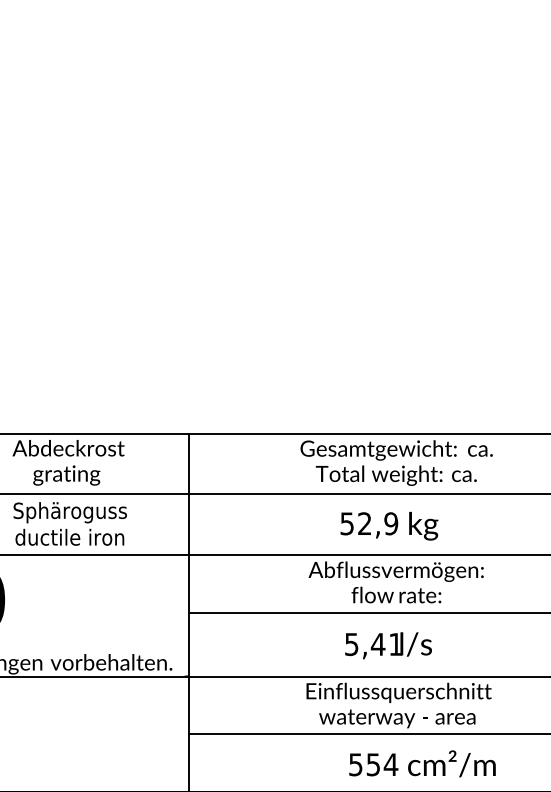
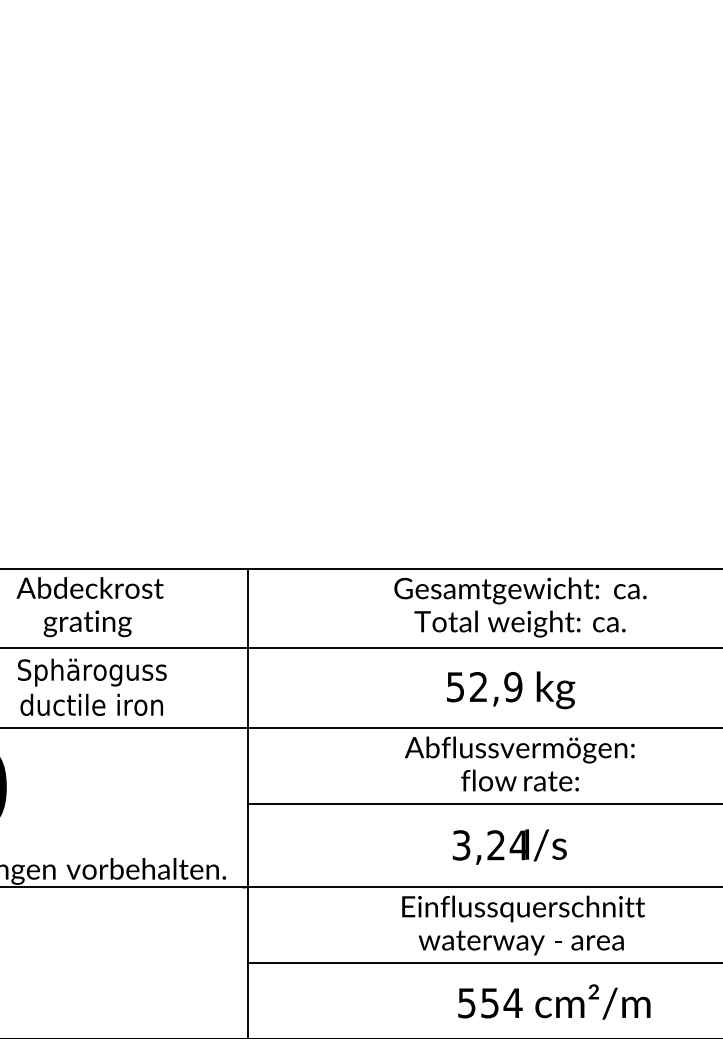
text: (374, 643) -> (491, 844), 5,41 -> 3,24

